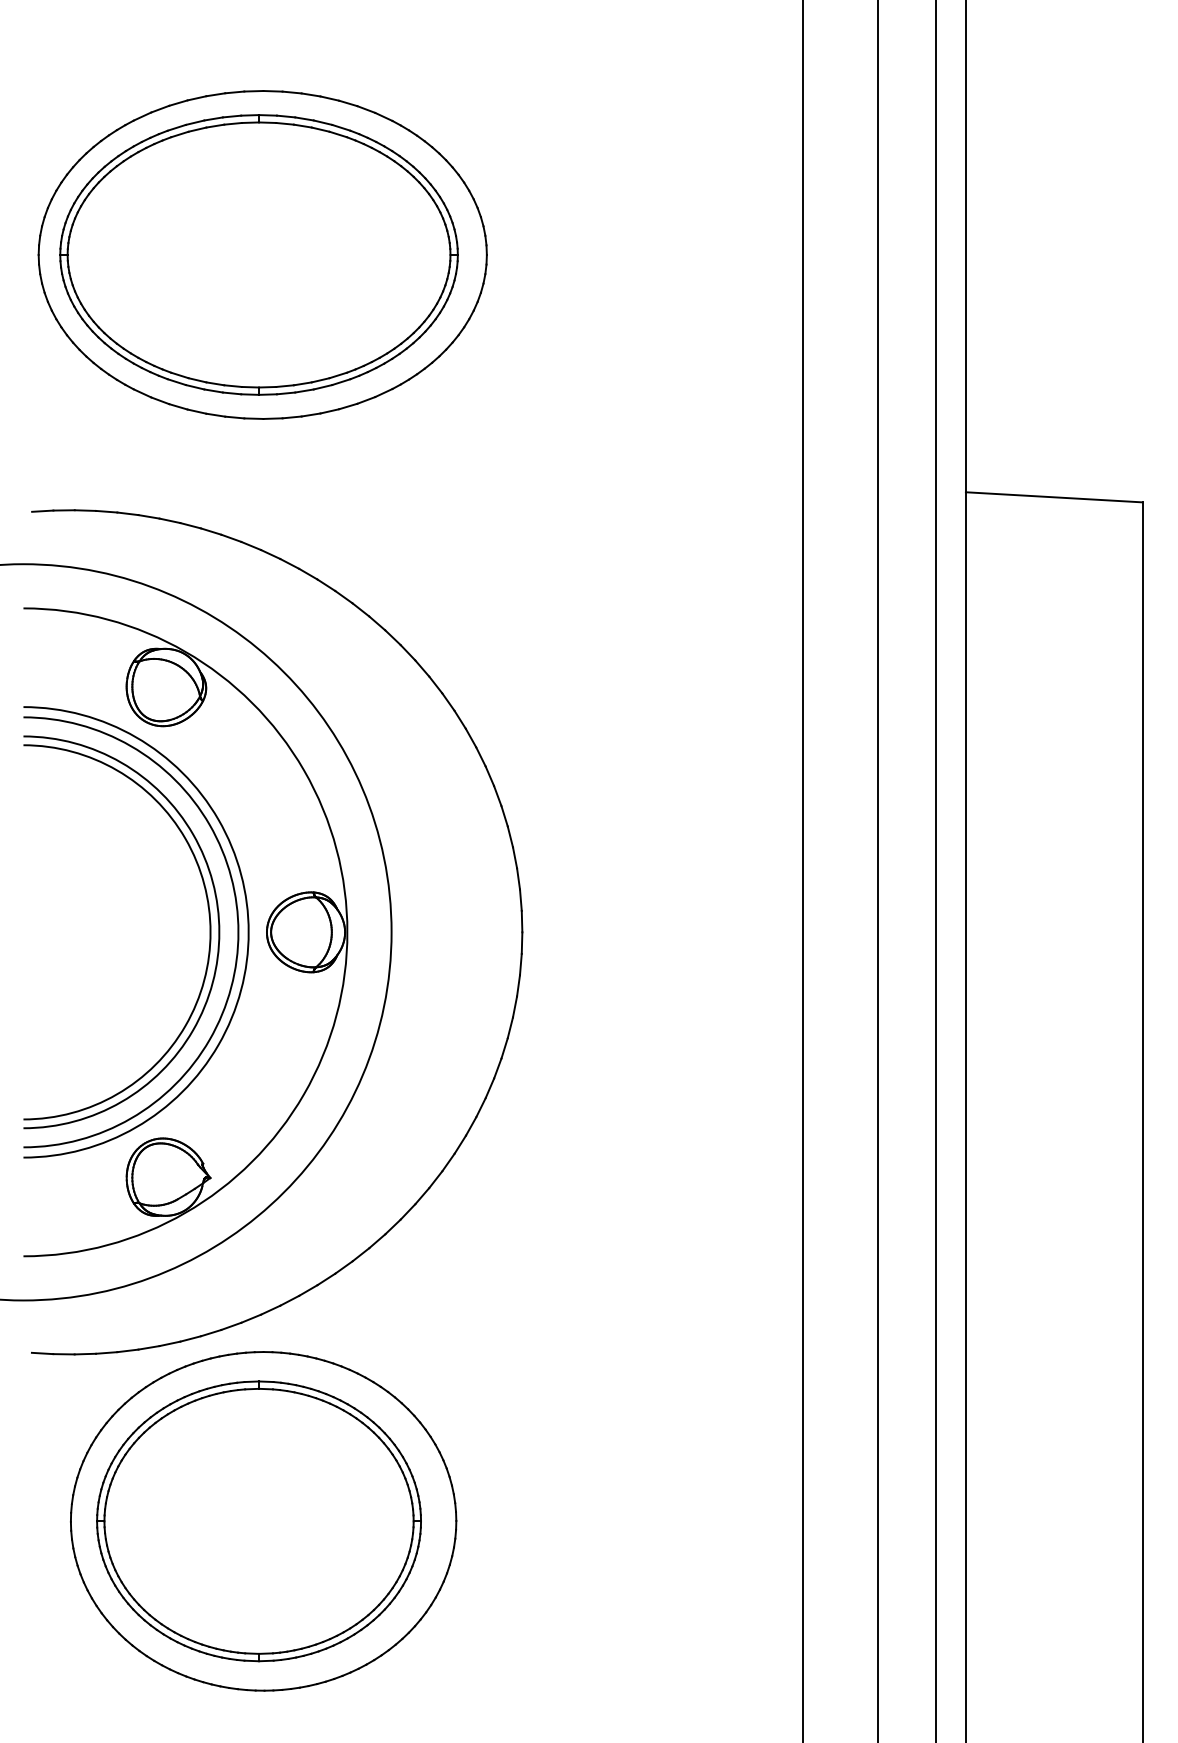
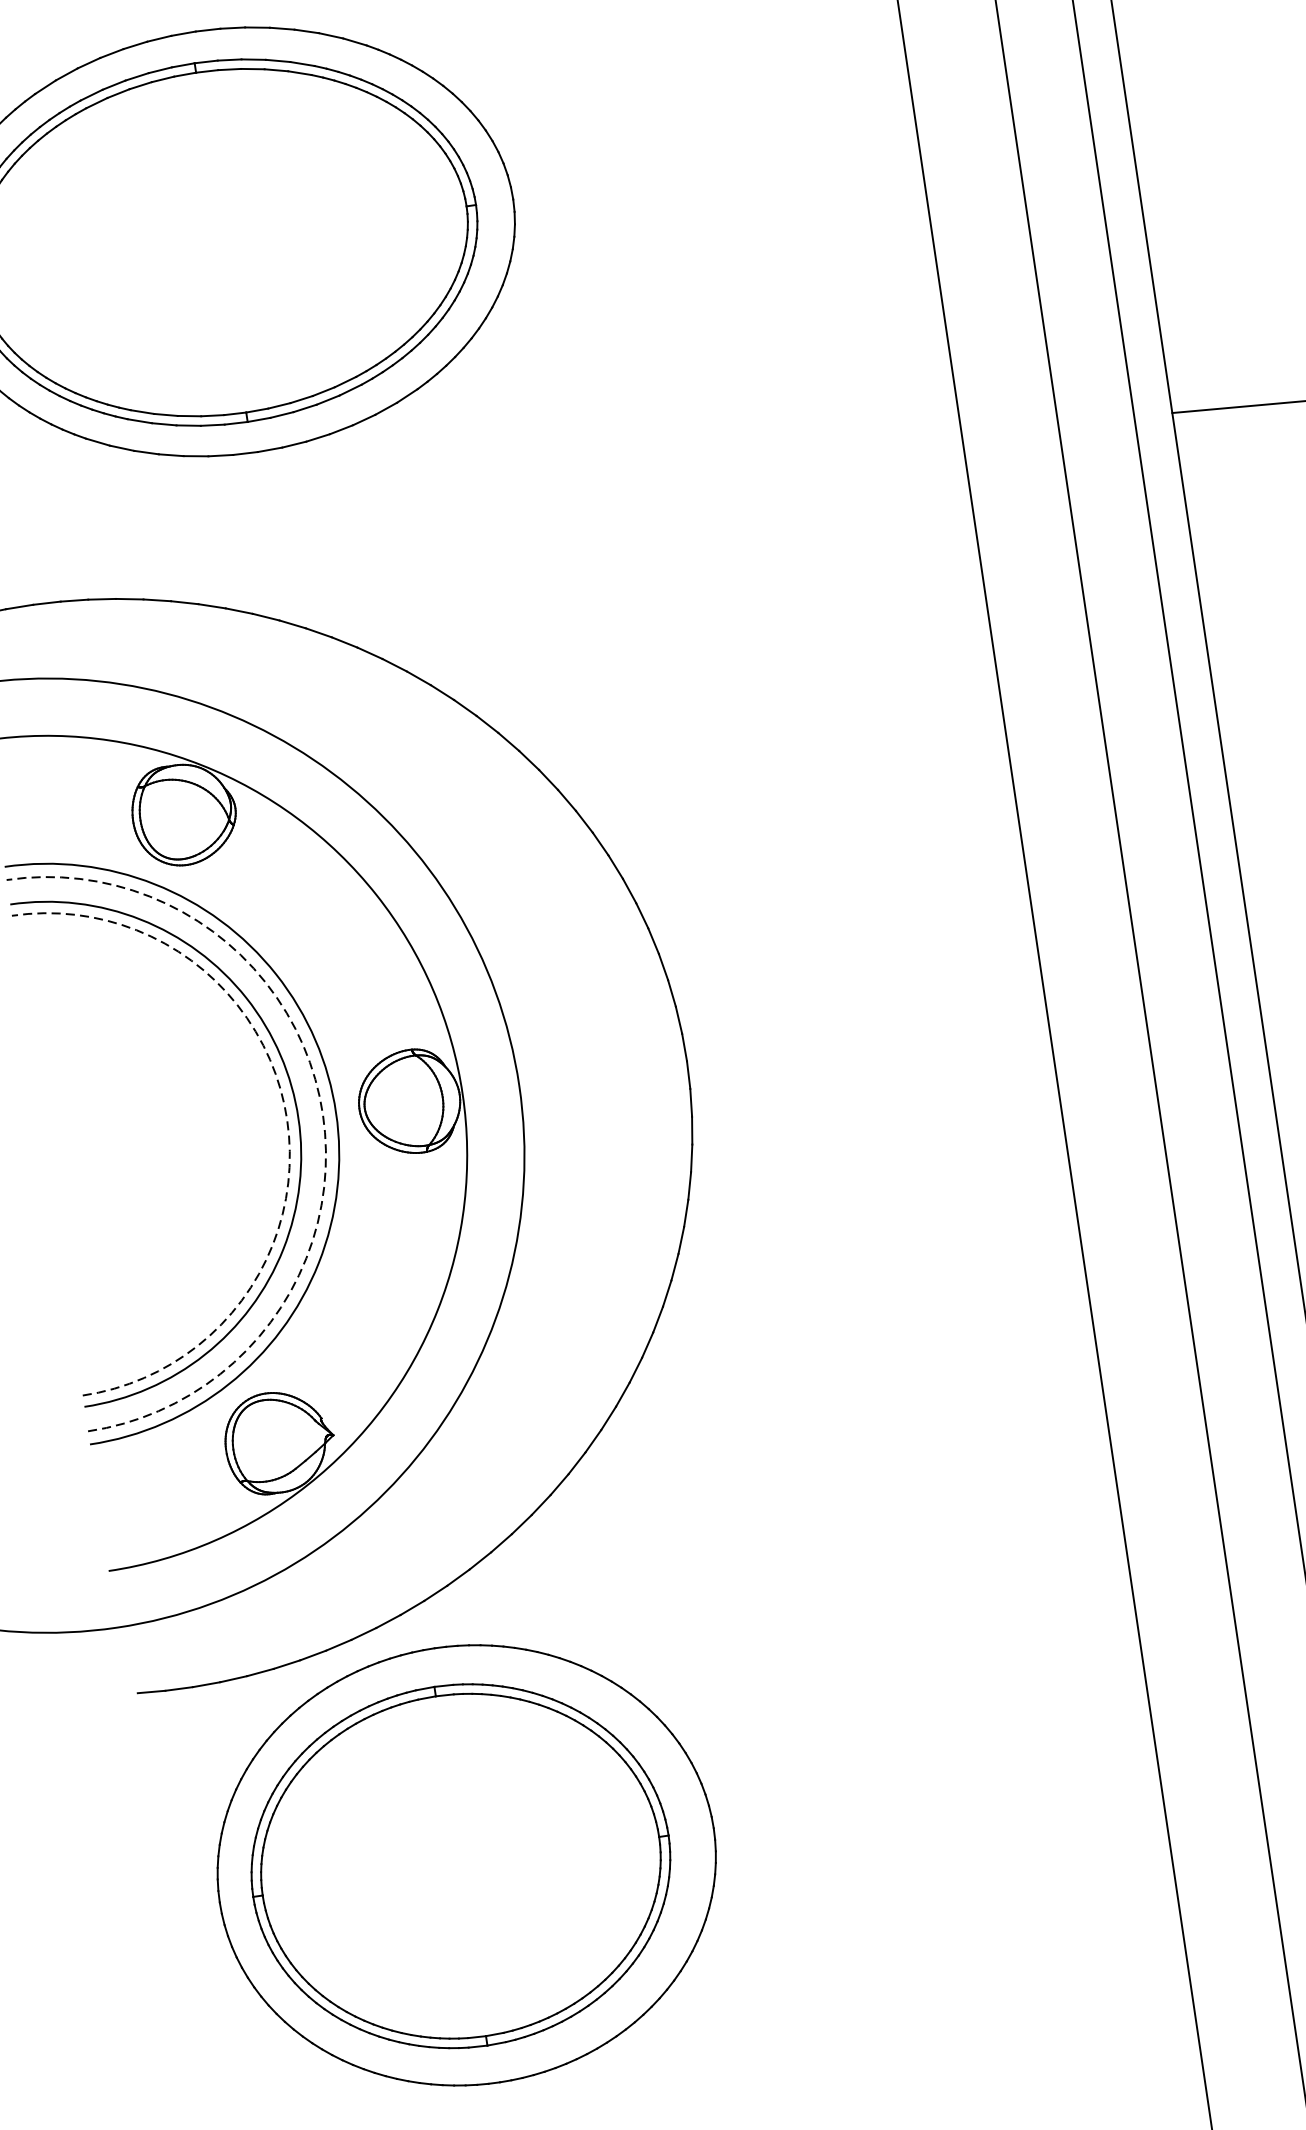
arc: (210, 932) -> (287, 1120), solid -> dashed
arc: (238, 932) -> (323, 1115), solid -> dashed

